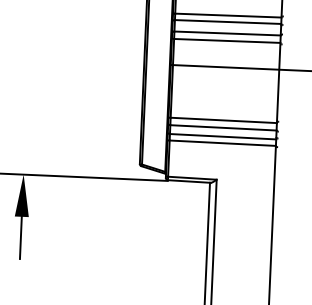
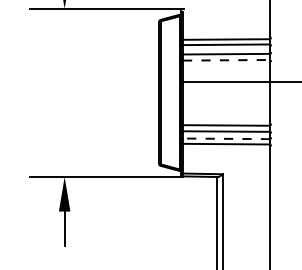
line: (227, 41) -> (226, 60), solid -> dashed
line: (223, 136) -> (226, 138), solid -> dashed

